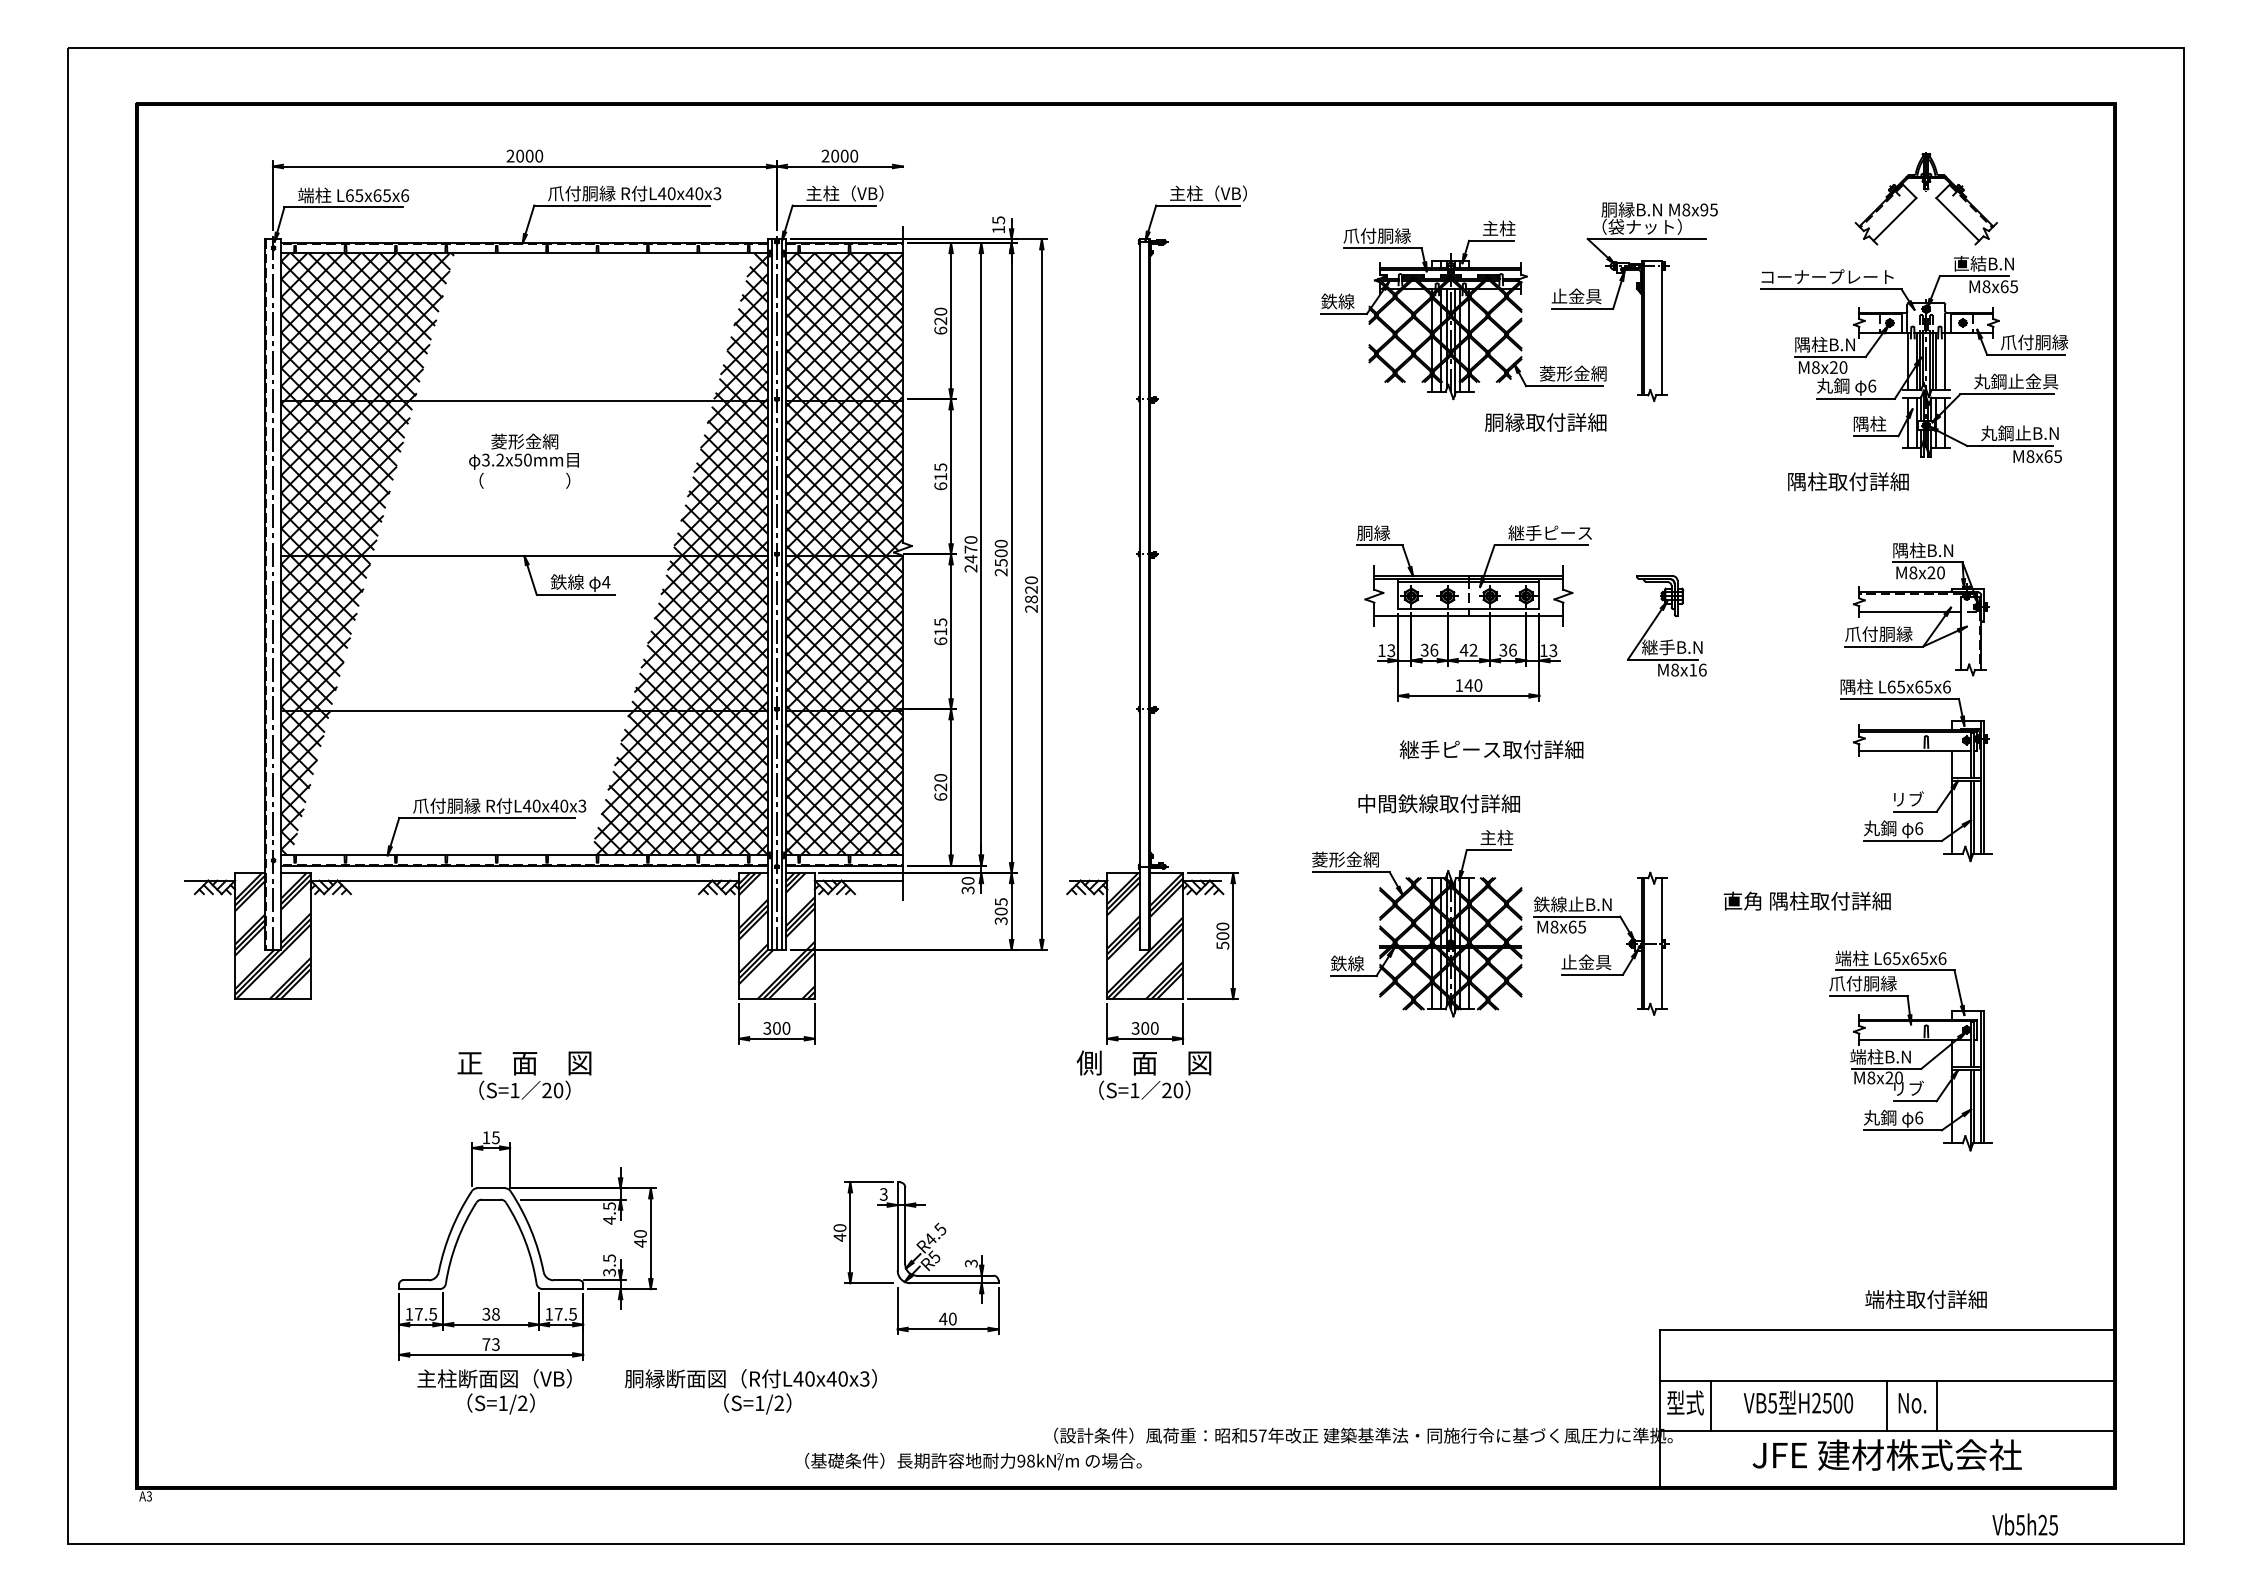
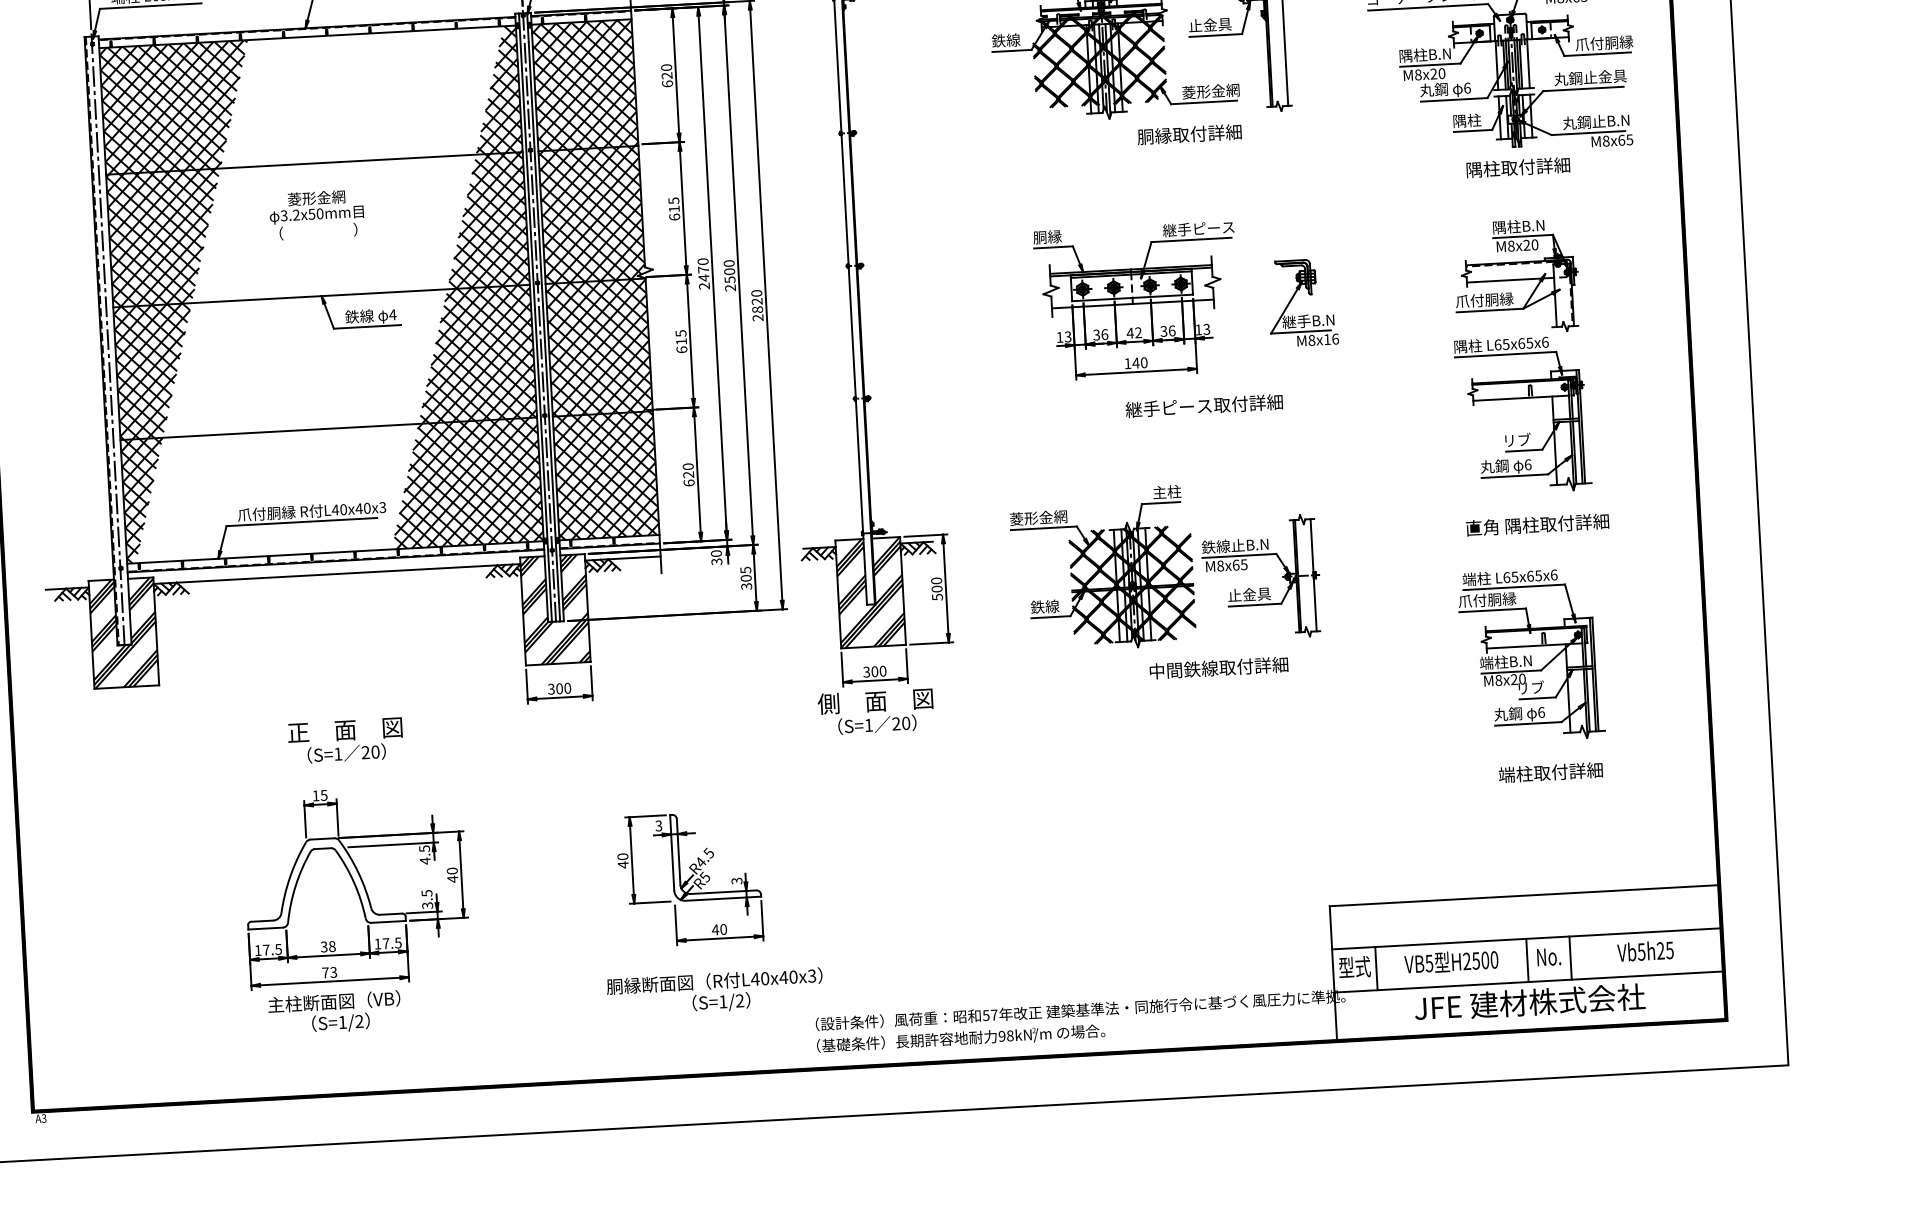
text: (1848, 481) -> (1518, 167), moved
text: (1491, 749) -> (1204, 405), moved
text: (1438, 803) -> (1218, 667), moved
text: (1806, 900) -> (1536, 524), moved
text: (1925, 1299) -> (1550, 772), moved
text: (750, 1391) -> (714, 992), moved
text: (973, 1461) -> (961, 1038), moved
text: (2024, 1524) -> (1644, 951), moved

